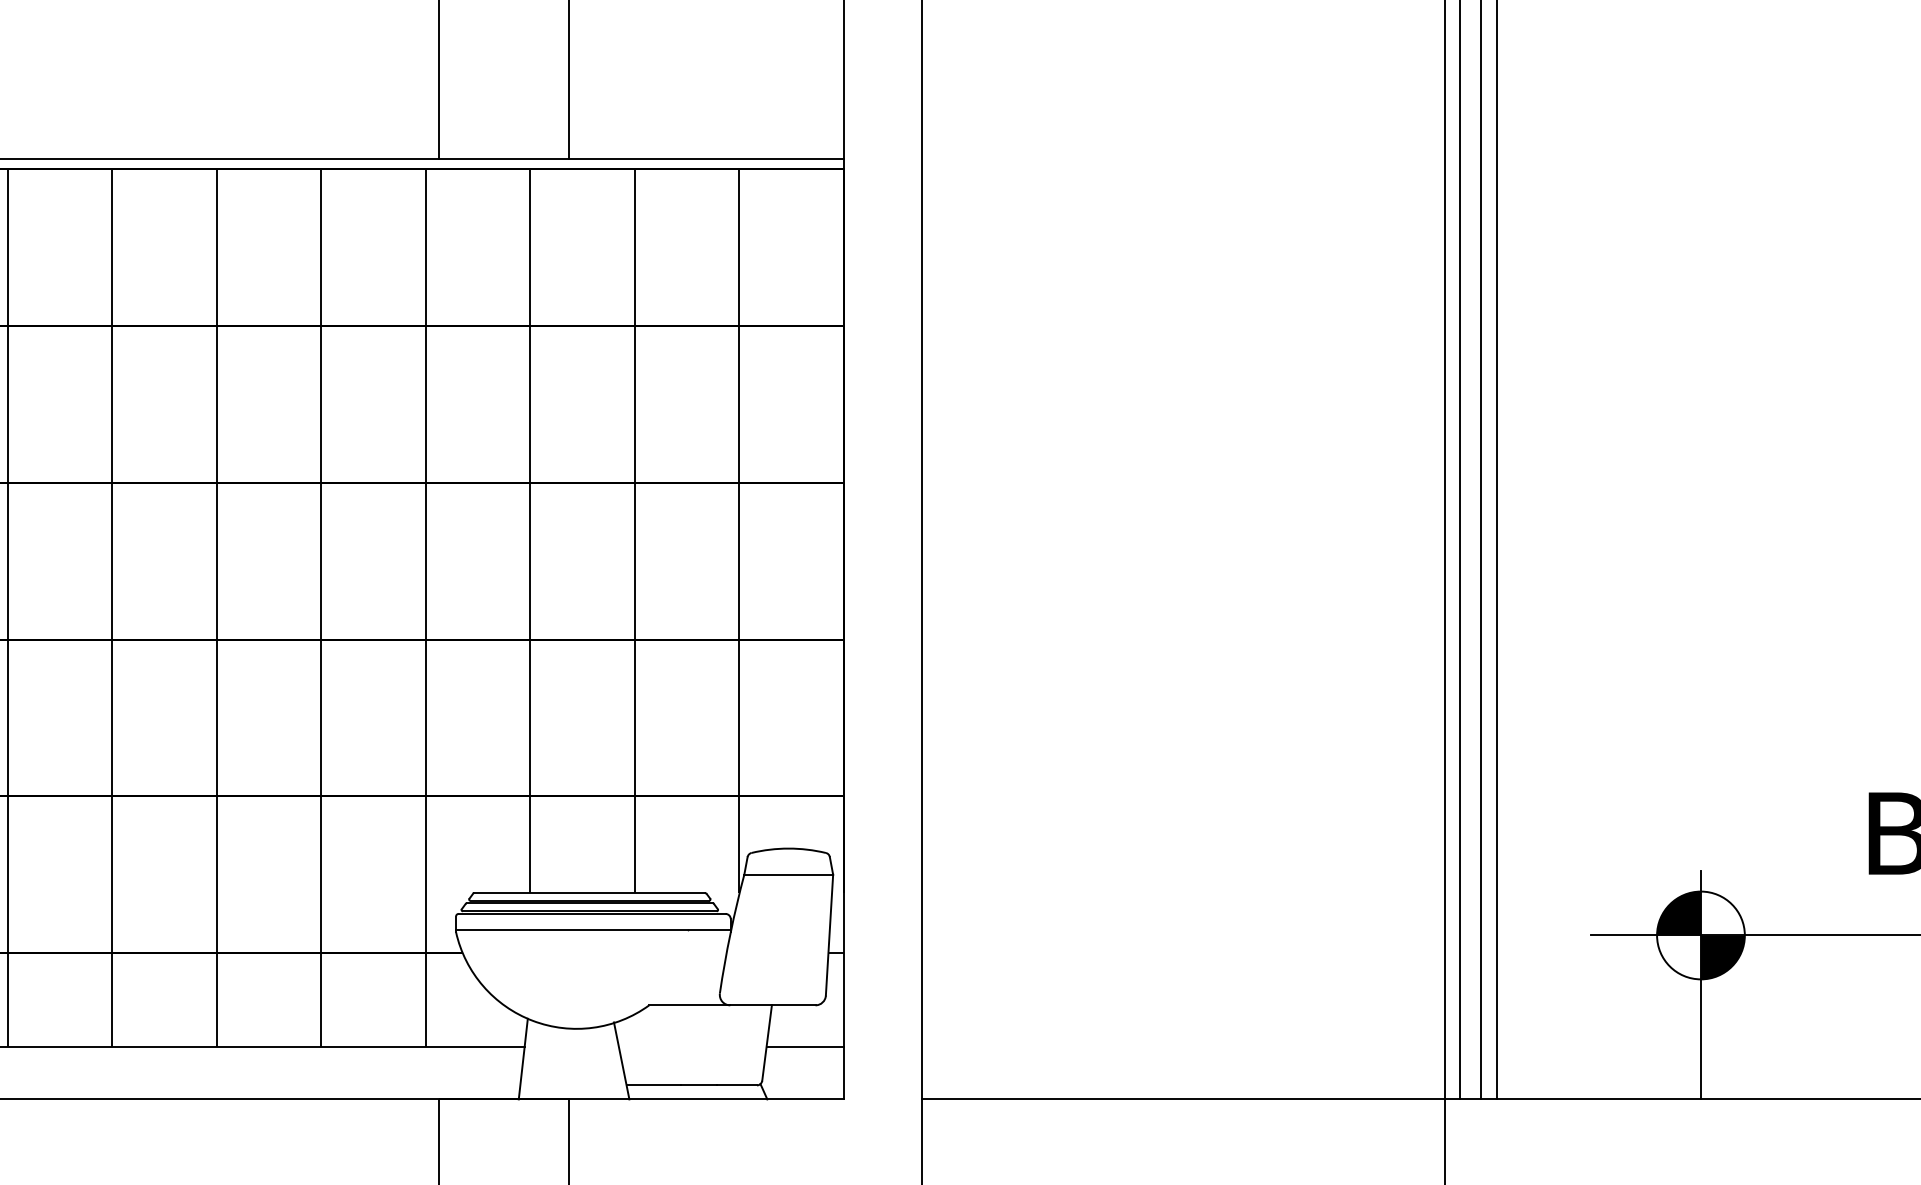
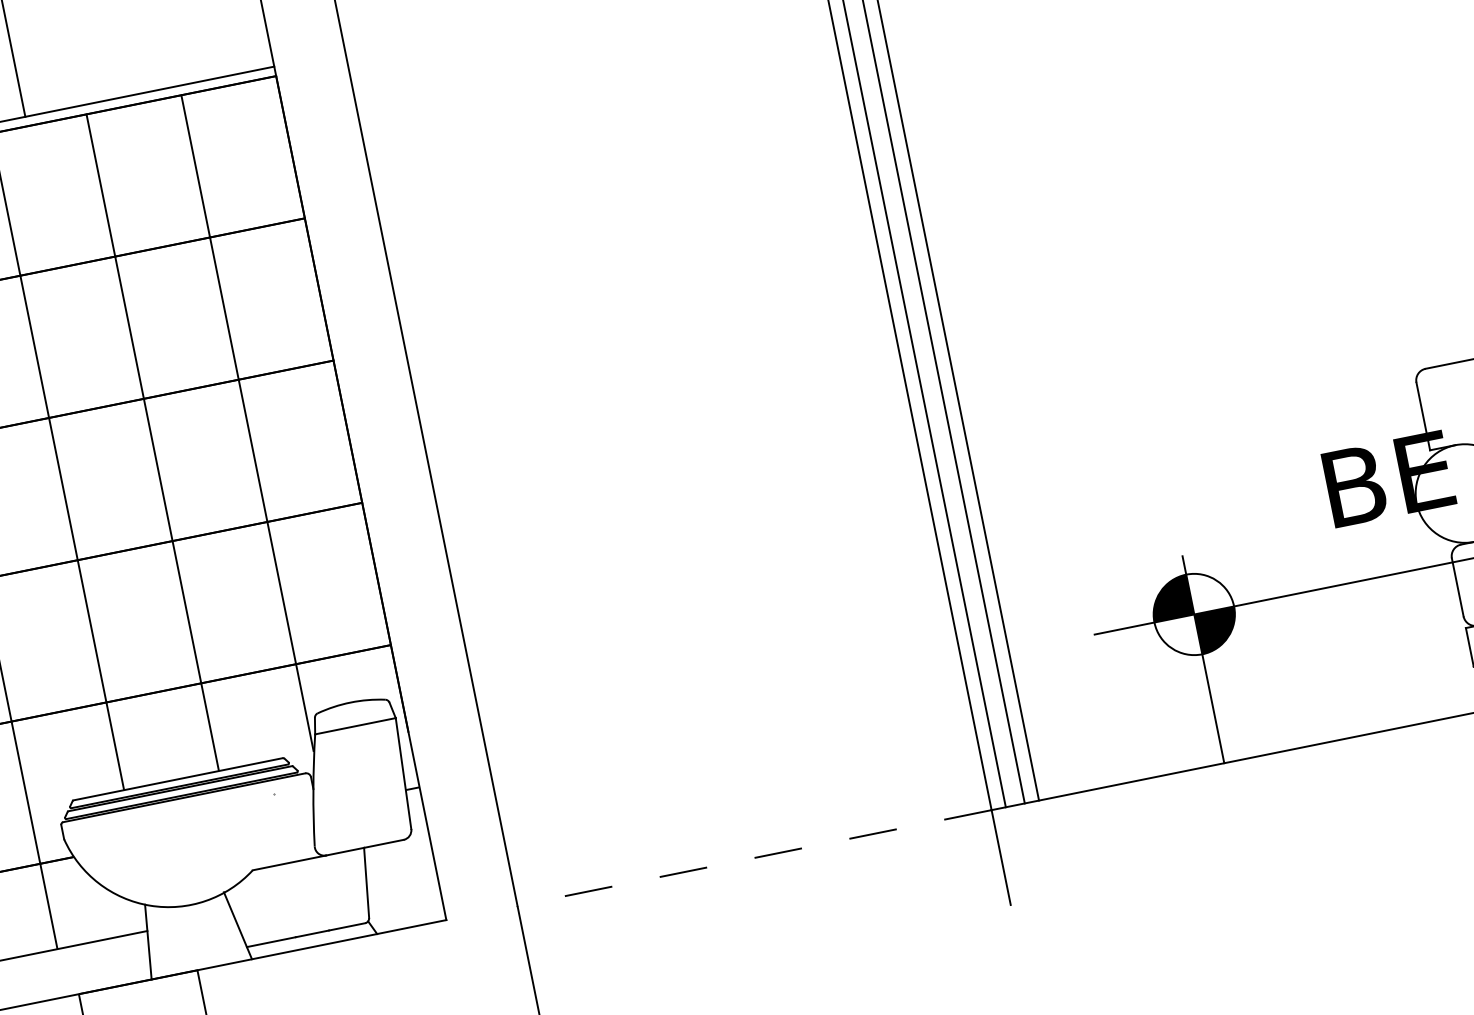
line: (593, 929) -> (188, 811), removed
line: (804, 1047) -> (401, 880), removed
line: (1182, 1099) -> (753, 858), solid -> dashed

